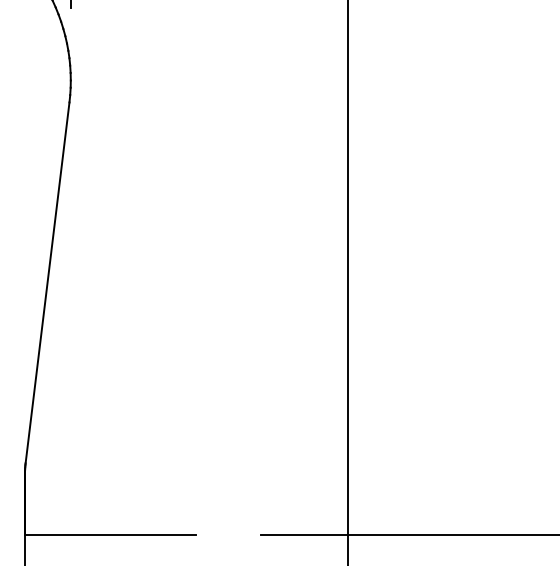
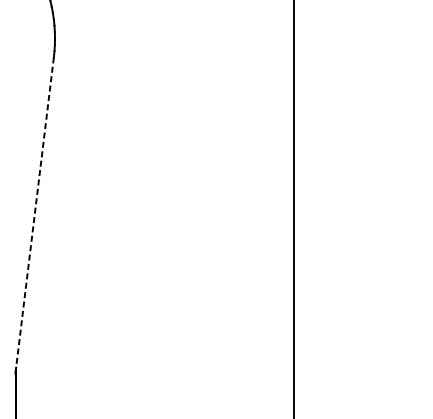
line: (47, 282) -> (34, 212), solid -> dashed

